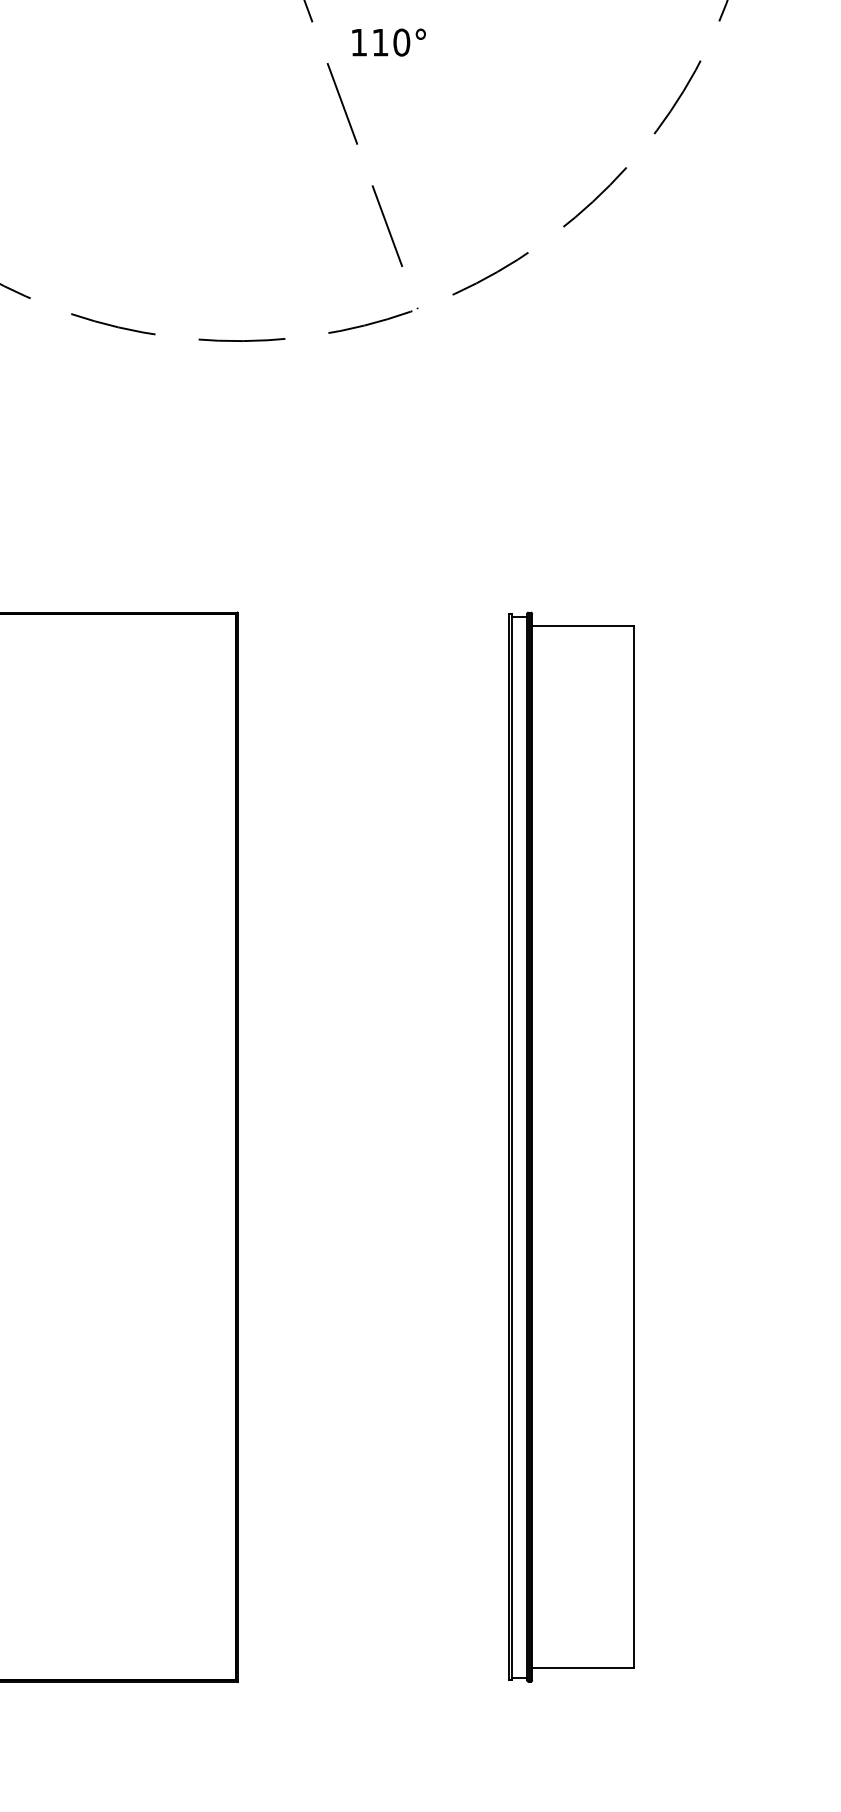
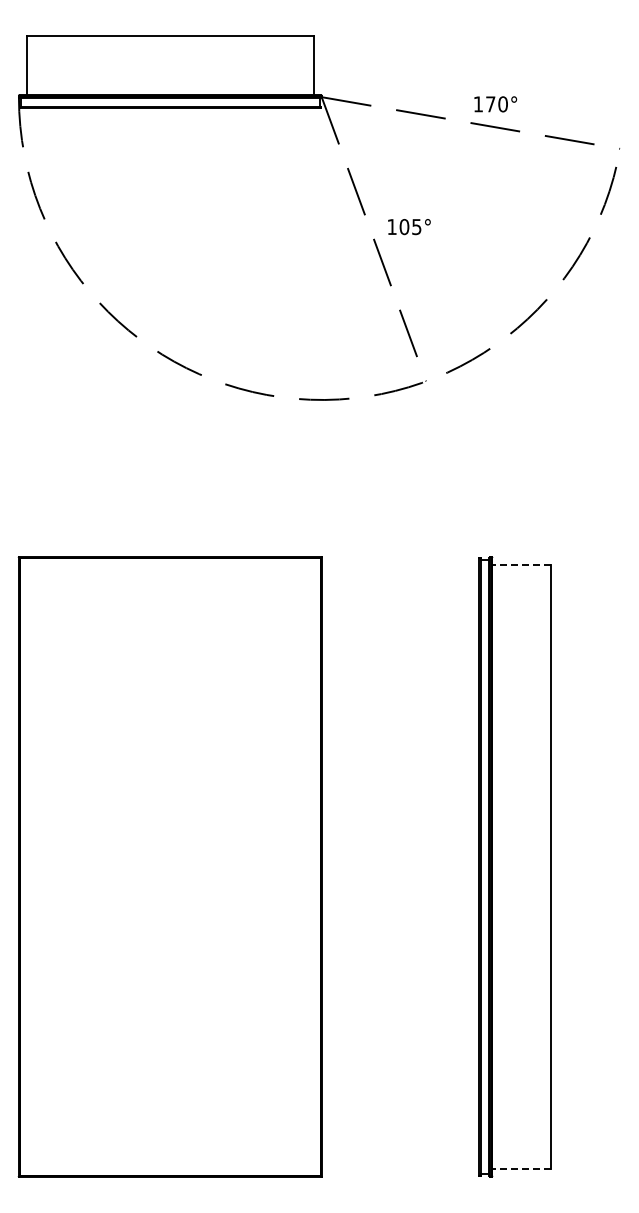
text: (390, 43) -> (410, 227), 110° -> 105°
line: (582, 626) -> (521, 565), solid -> dashed
line: (582, 1667) -> (521, 1168), solid -> dashed

